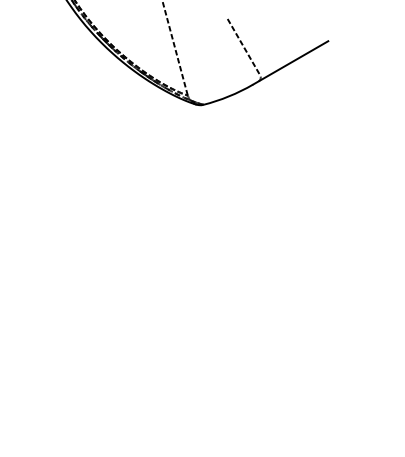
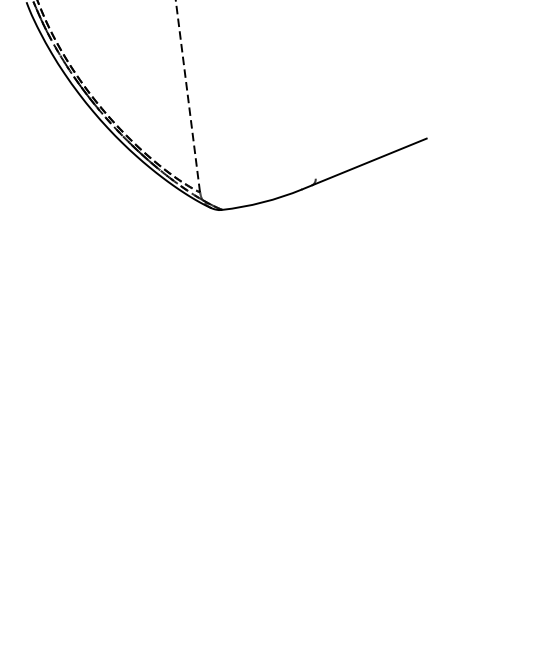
line: (243, 47) -> (295, 130), removed

